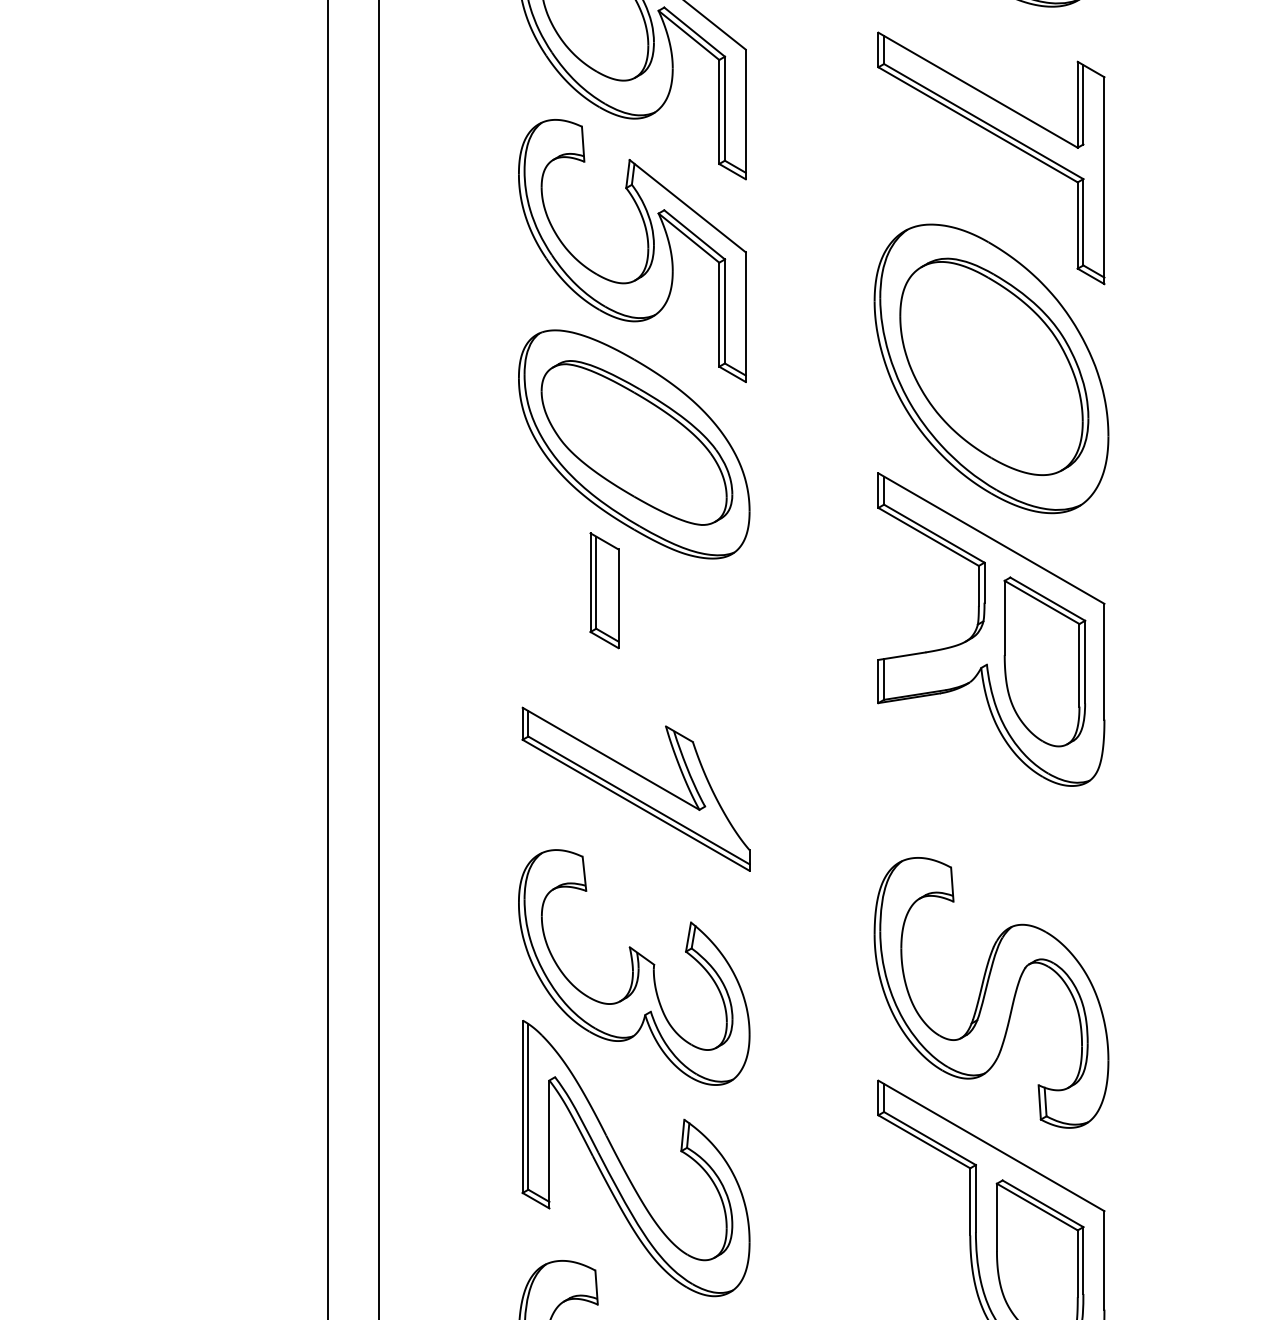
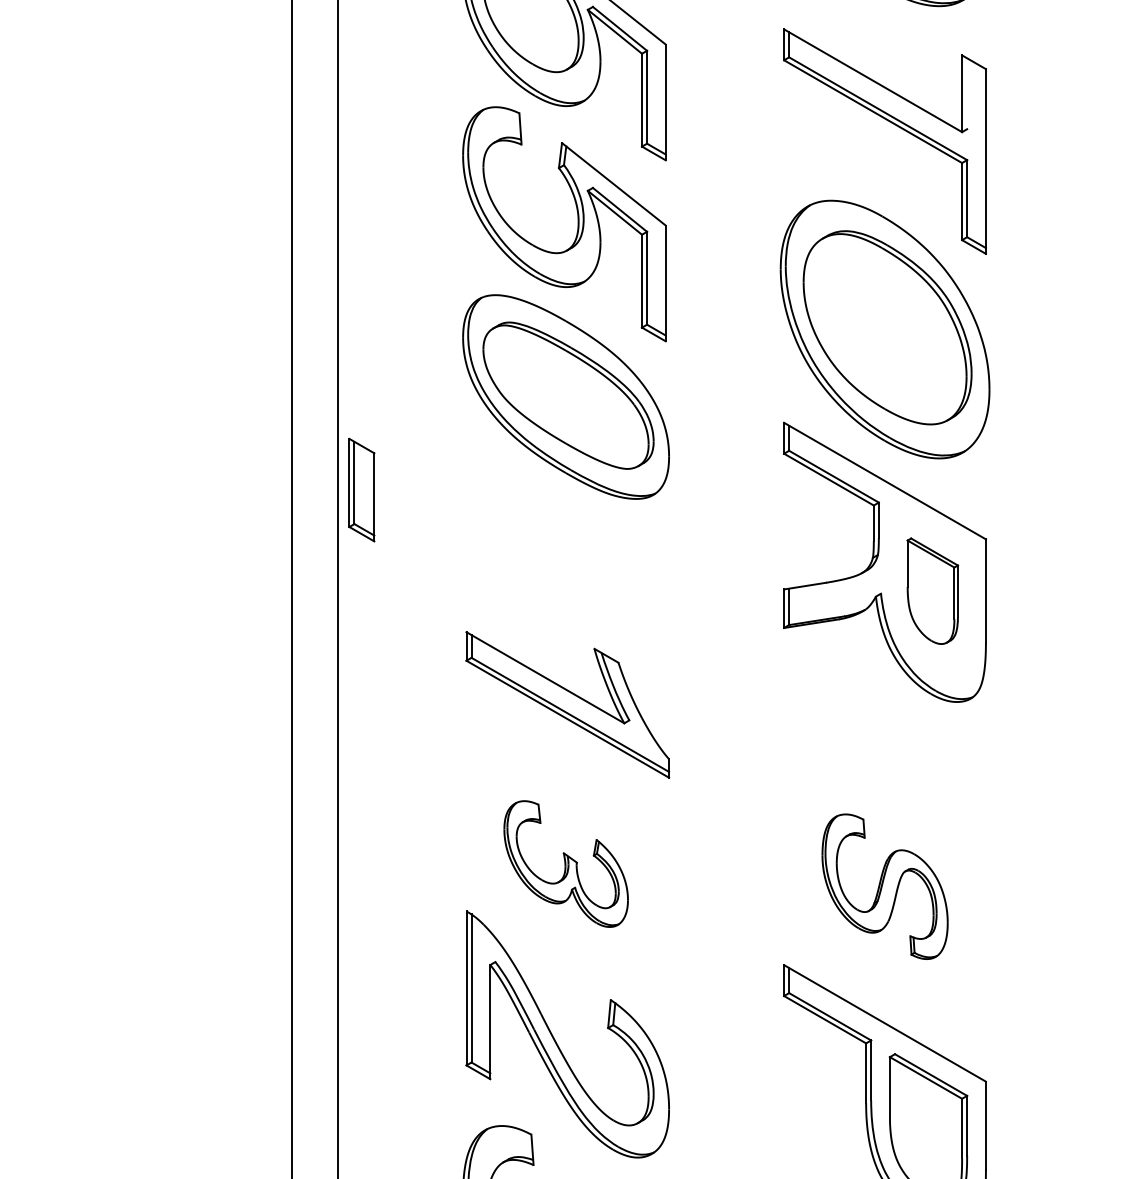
line: (1083, 104) -> (967, 93), removed
part: (604, 590) -> (361, 489), moved
part: (1044, 661) -> (932, 590), size x0.7
part: (634, 967) -> (566, 864), size x0.6
part: (991, 992) -> (885, 886), size x0.6

